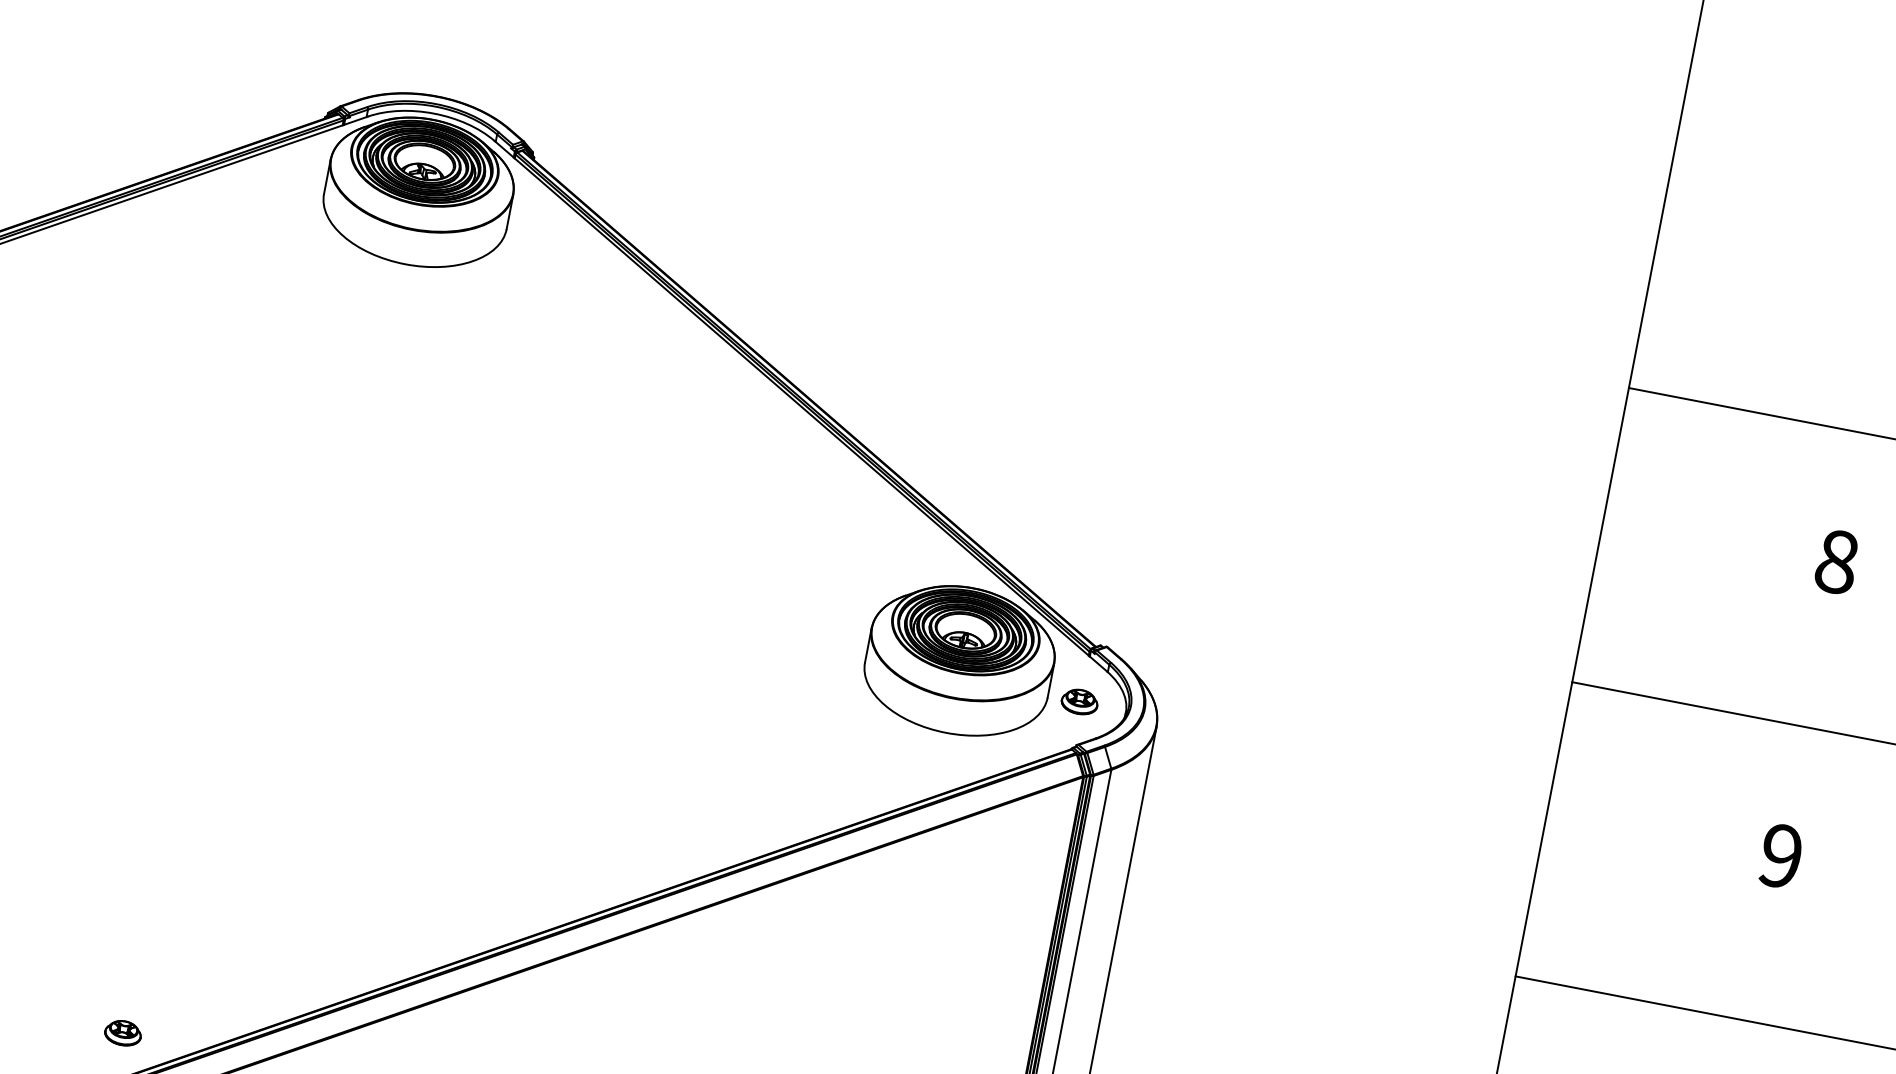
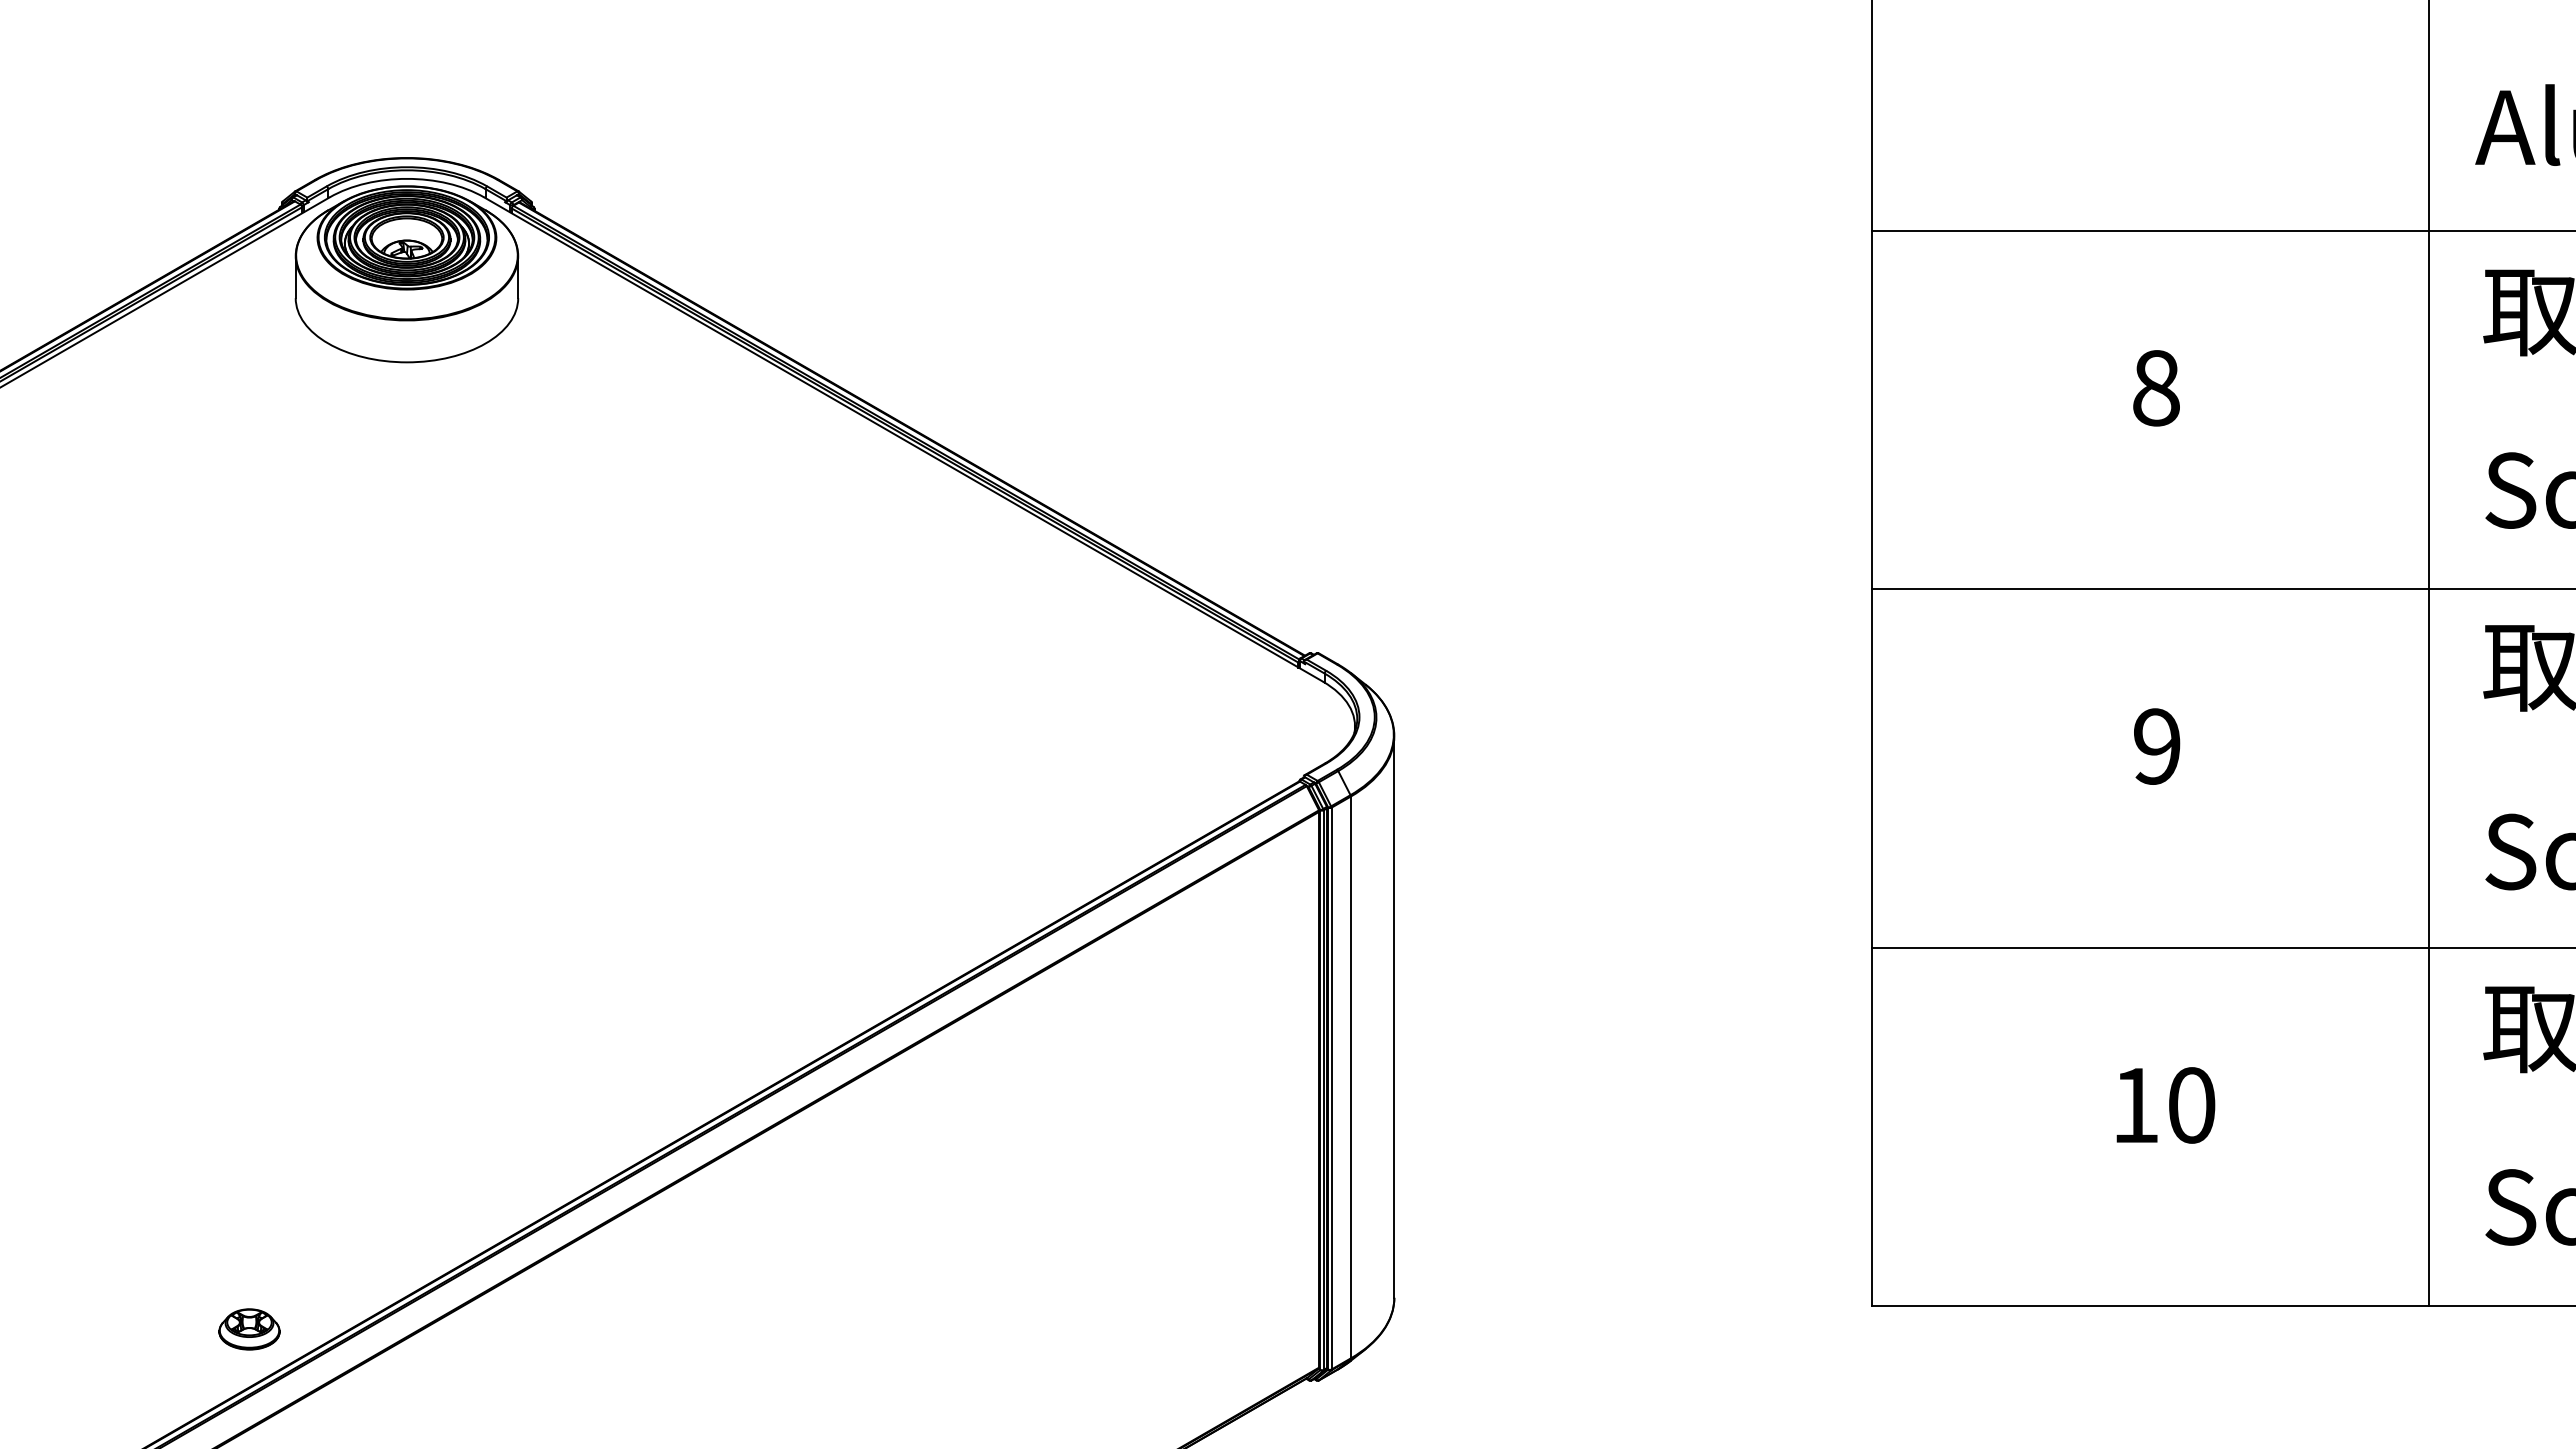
part: (960, 660) -> (1148, 702), removed
part: (1079, 701) -> (1298, 723), removed
part: (123, 1033) -> (249, 1329), size x1.4

